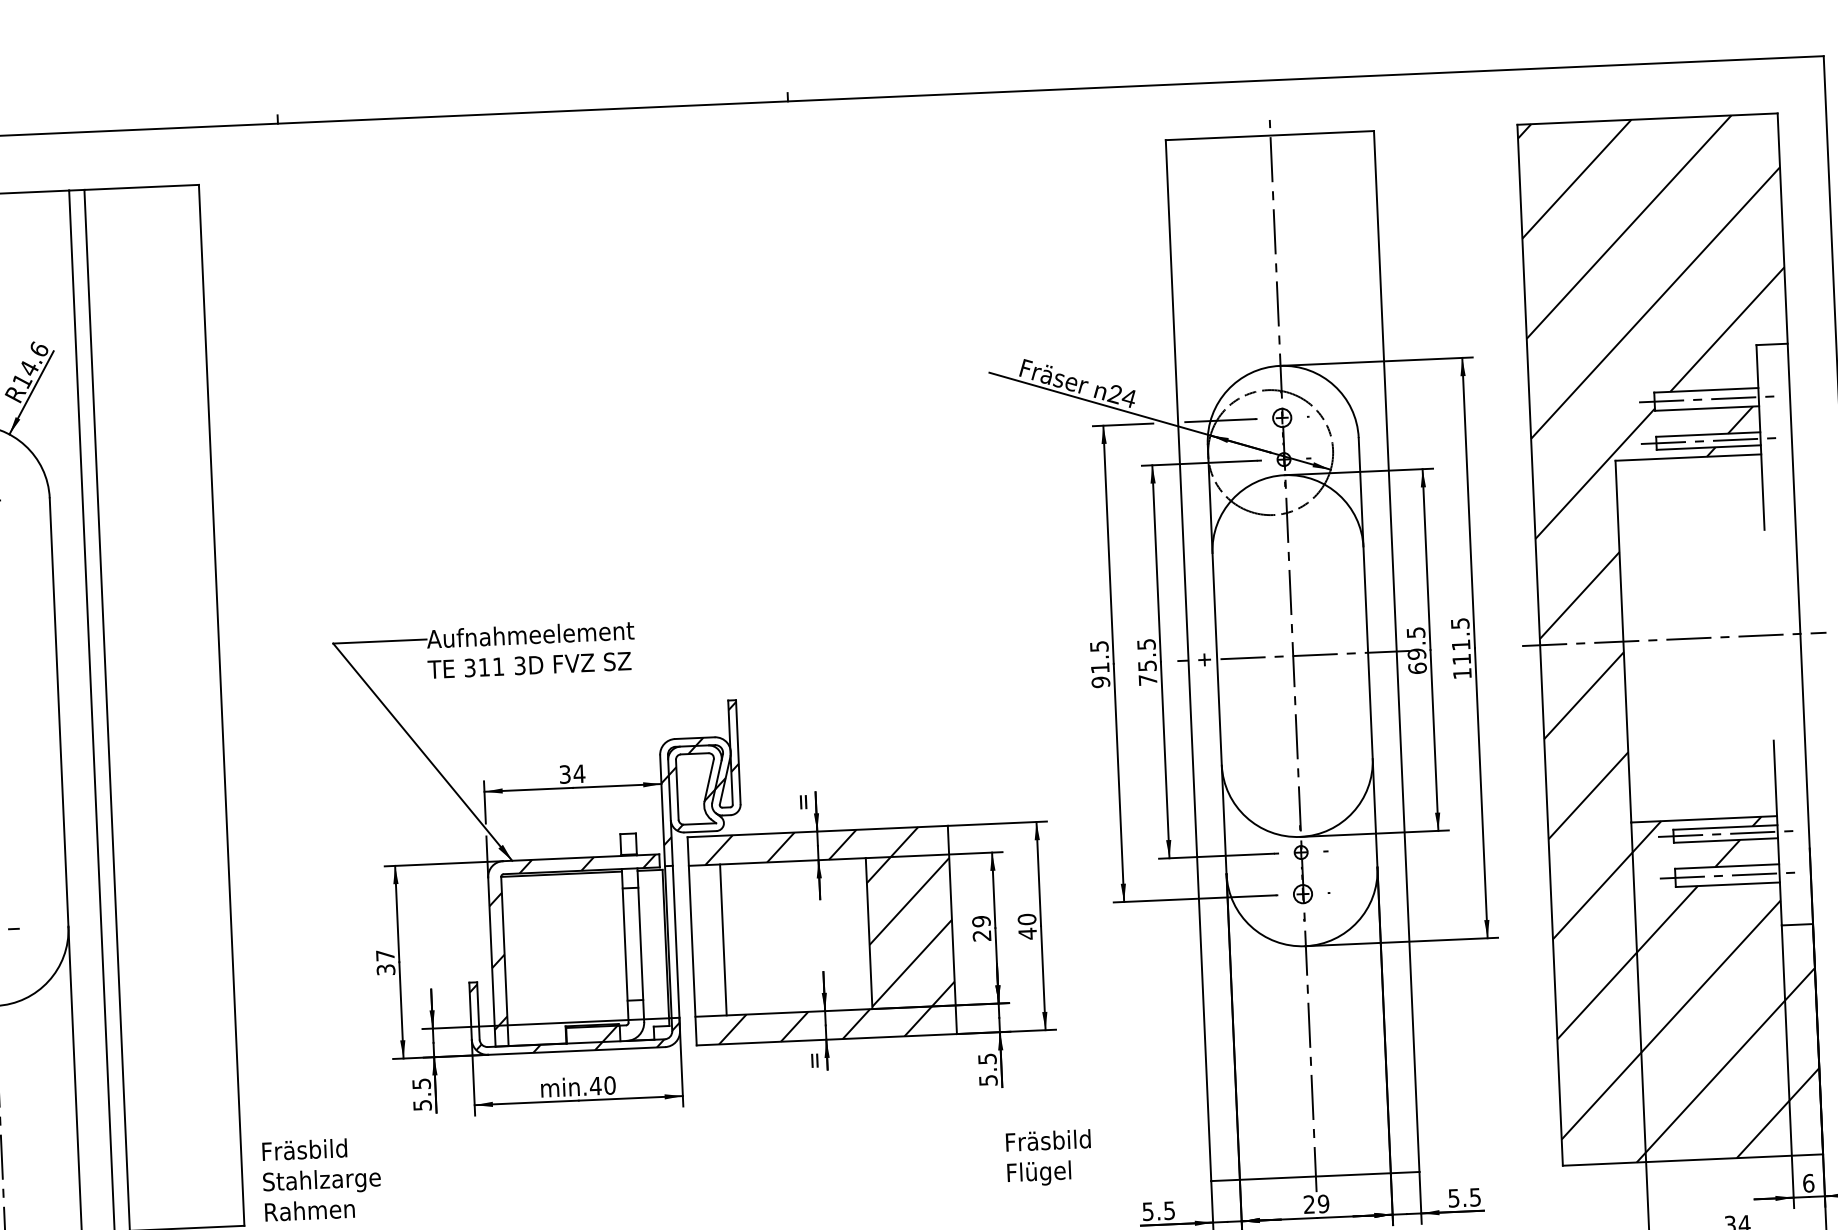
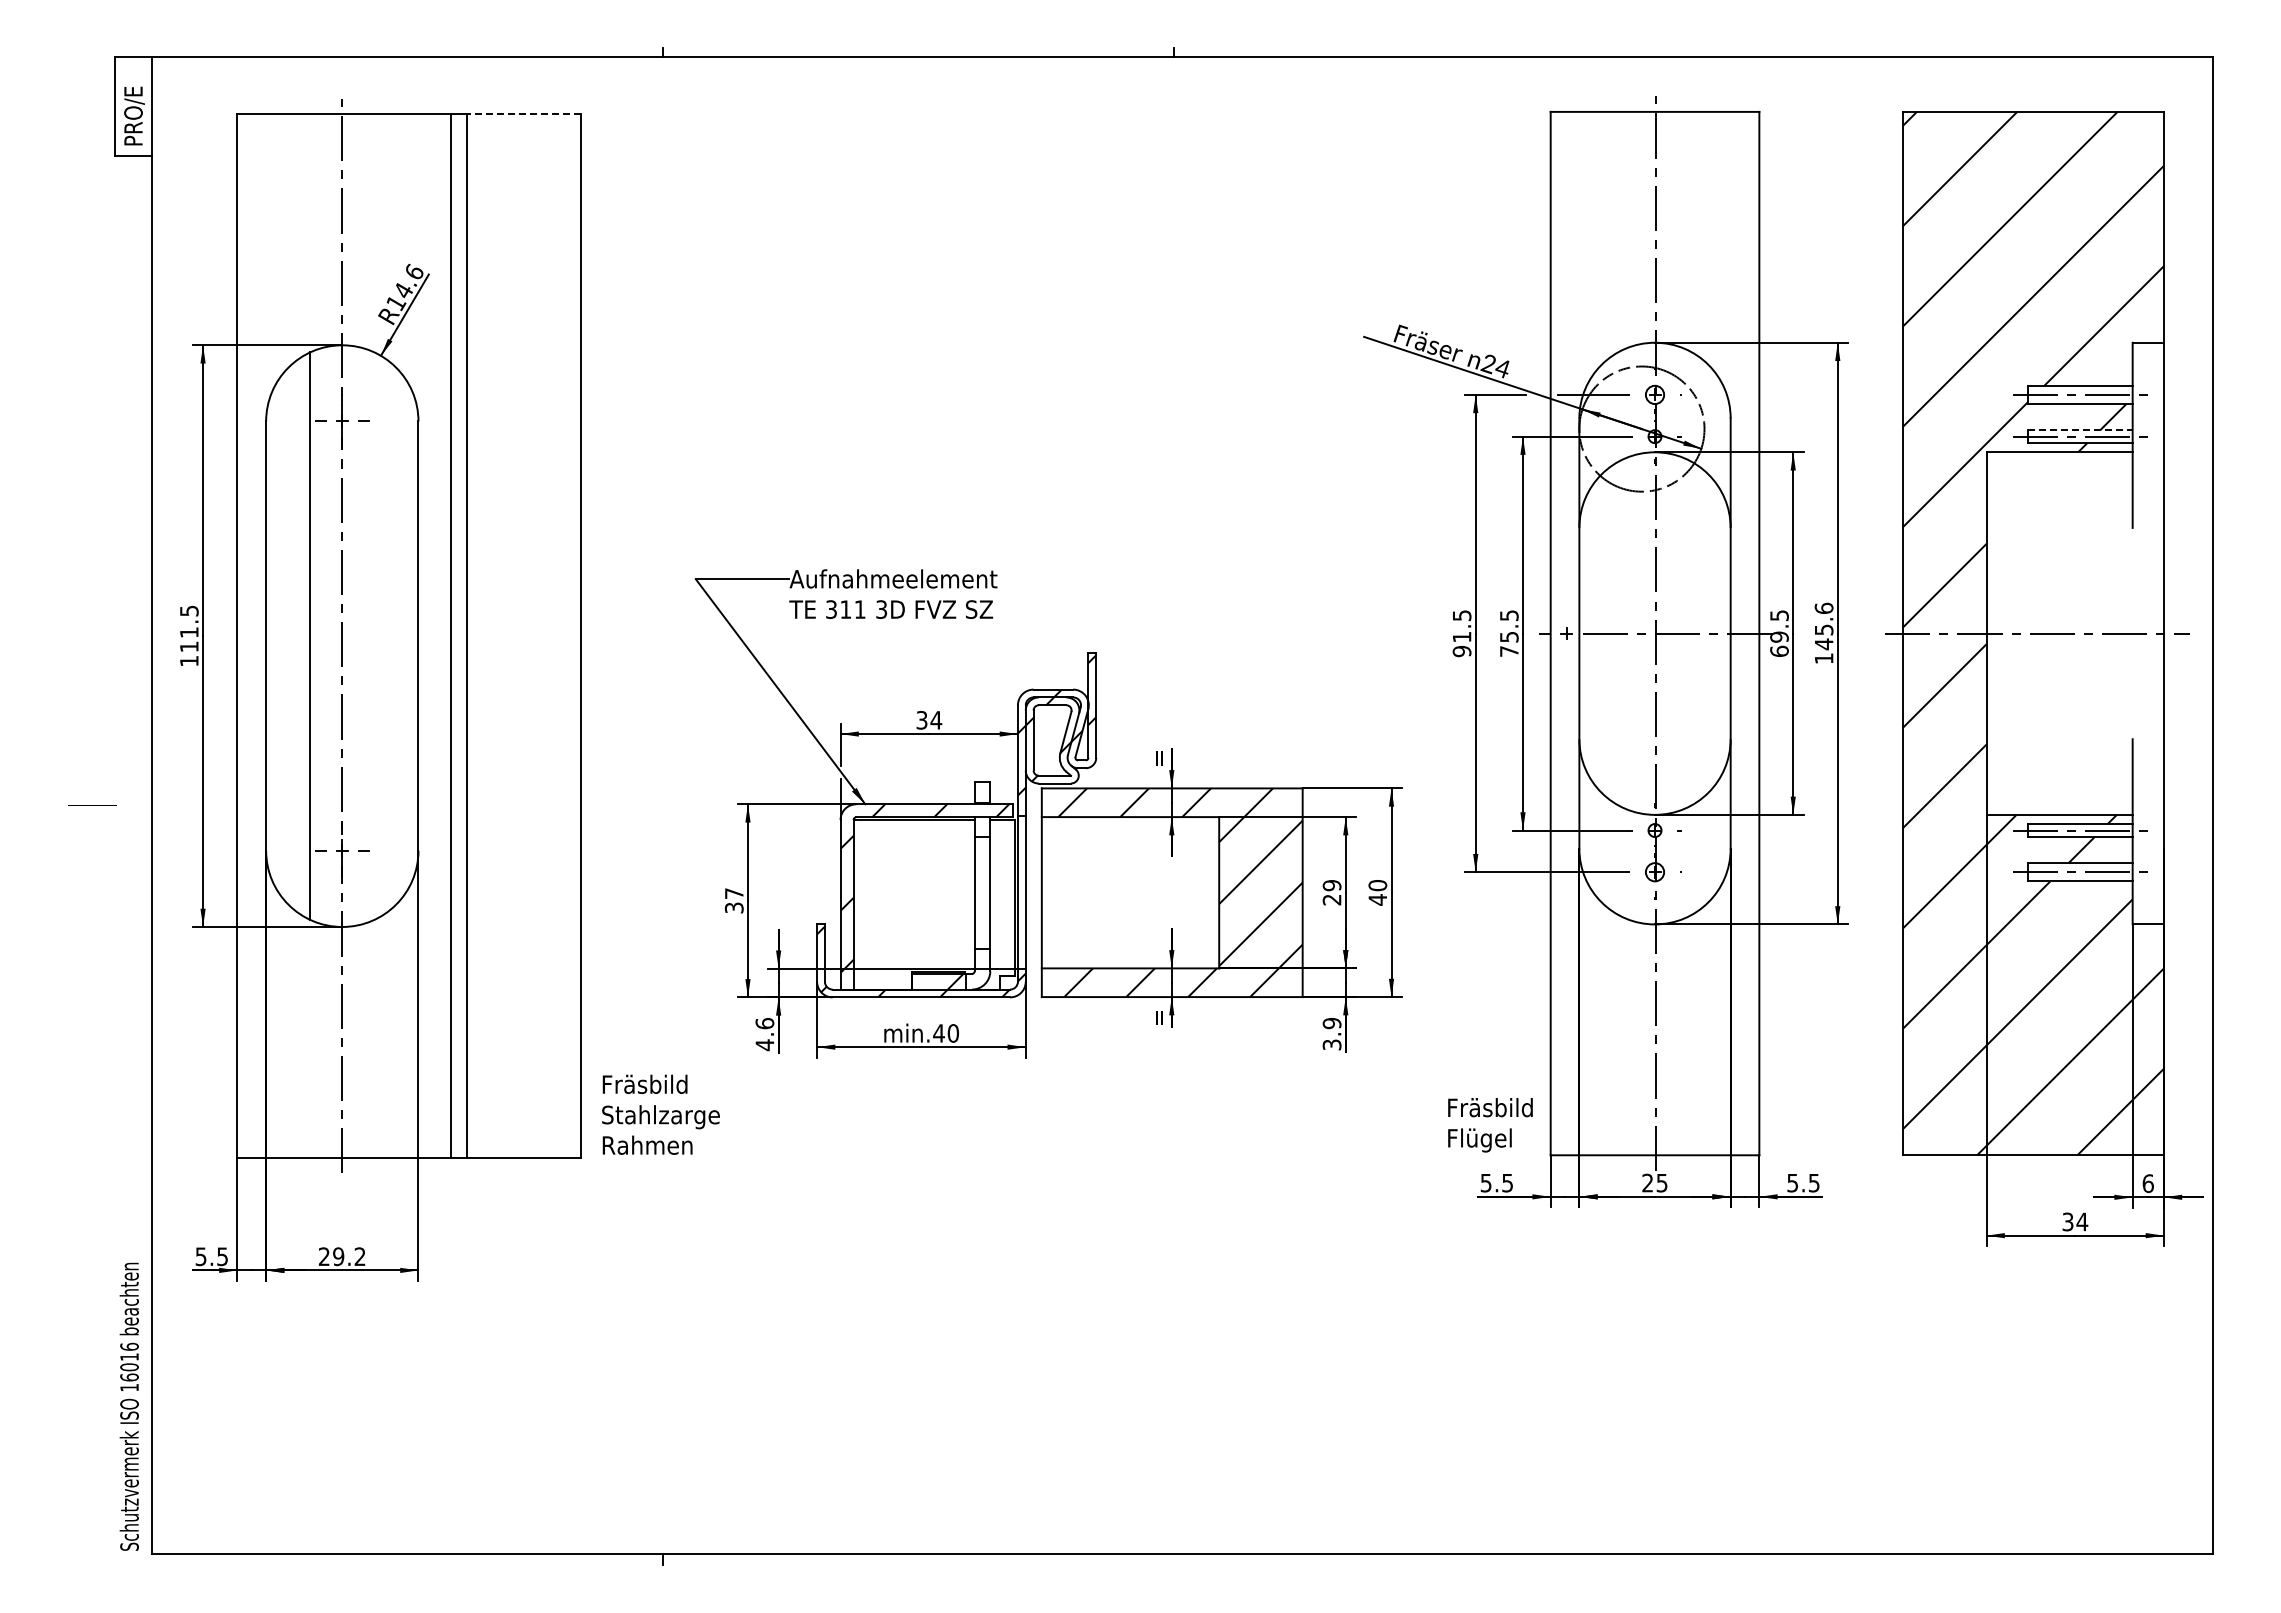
line: (141, 187) -> (523, 114), solid -> dashed
line: (1708, 434) -> (2080, 430), solid -> dashed
text: (1460, 641) -> (1823, 626), 111.5 -> 145.6
line: (723, 939) -> (1073, 892), removed
text: (987, 1069) -> (1331, 1033), 5.5 -> 3.9
text: (421, 1094) -> (764, 1034), 5.5 -> 4.6
text: (1049, 1158) -> (1490, 1125), moved
text: (1323, 1203) -> (1661, 1182), 29 -> 25

